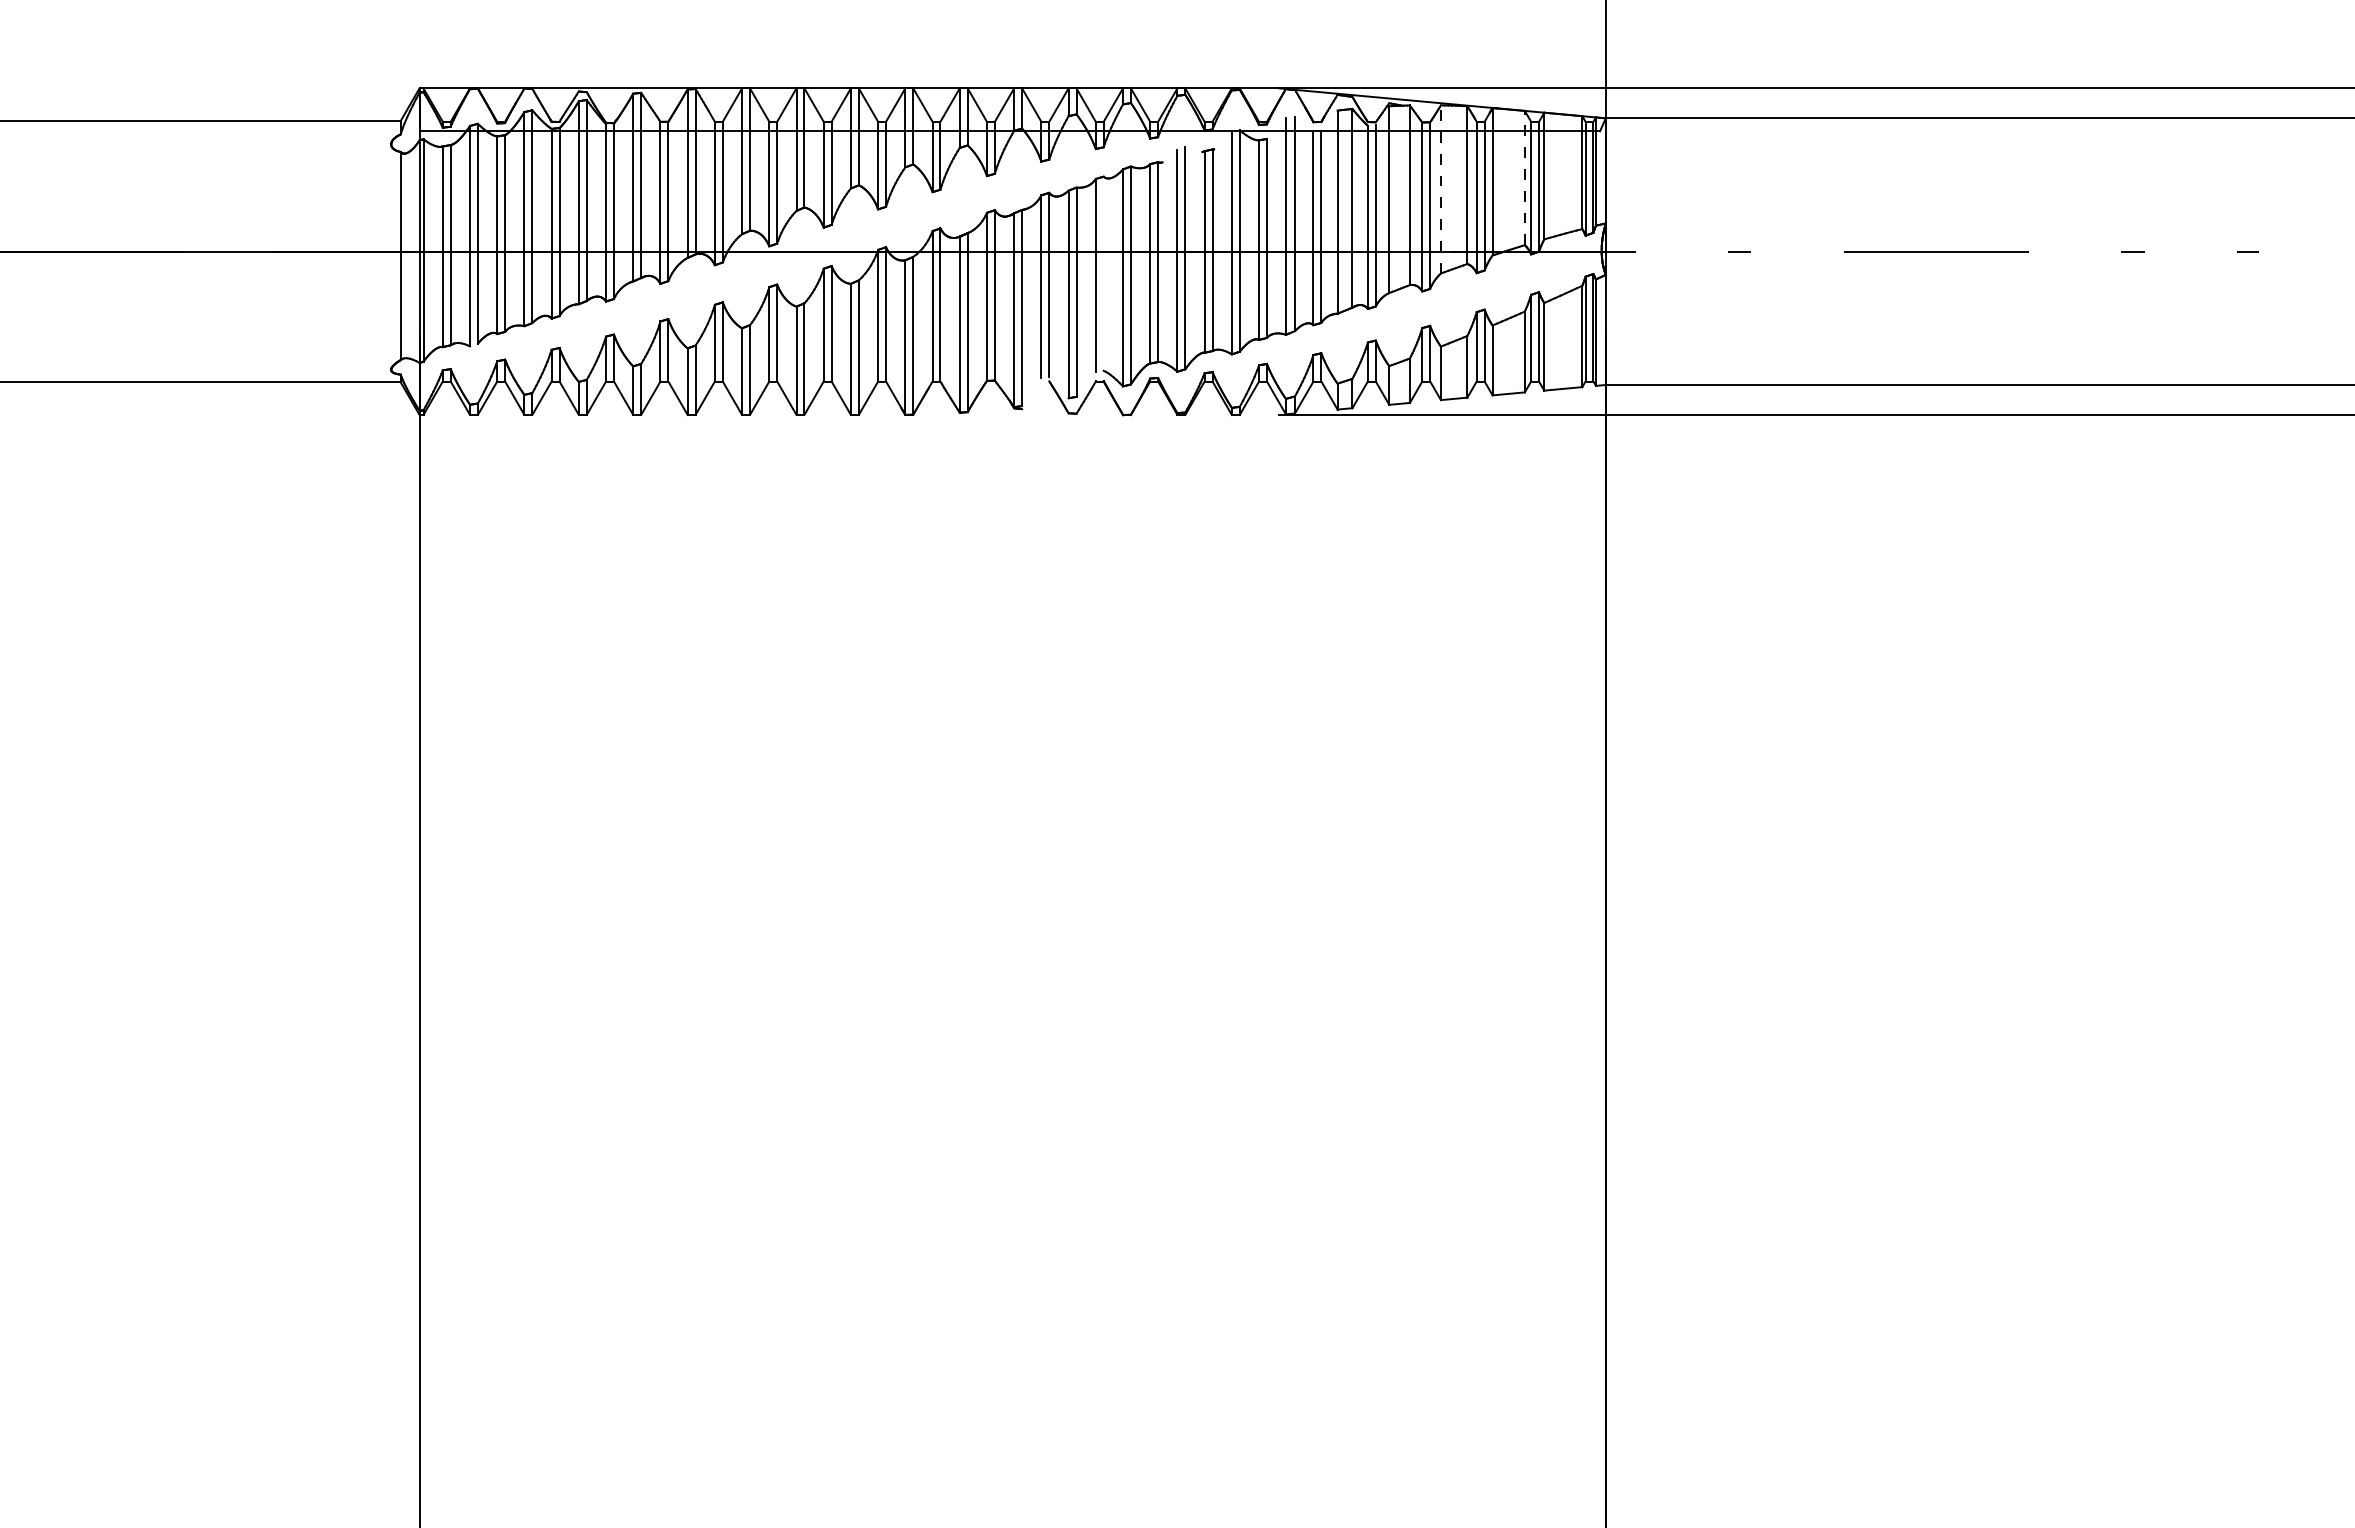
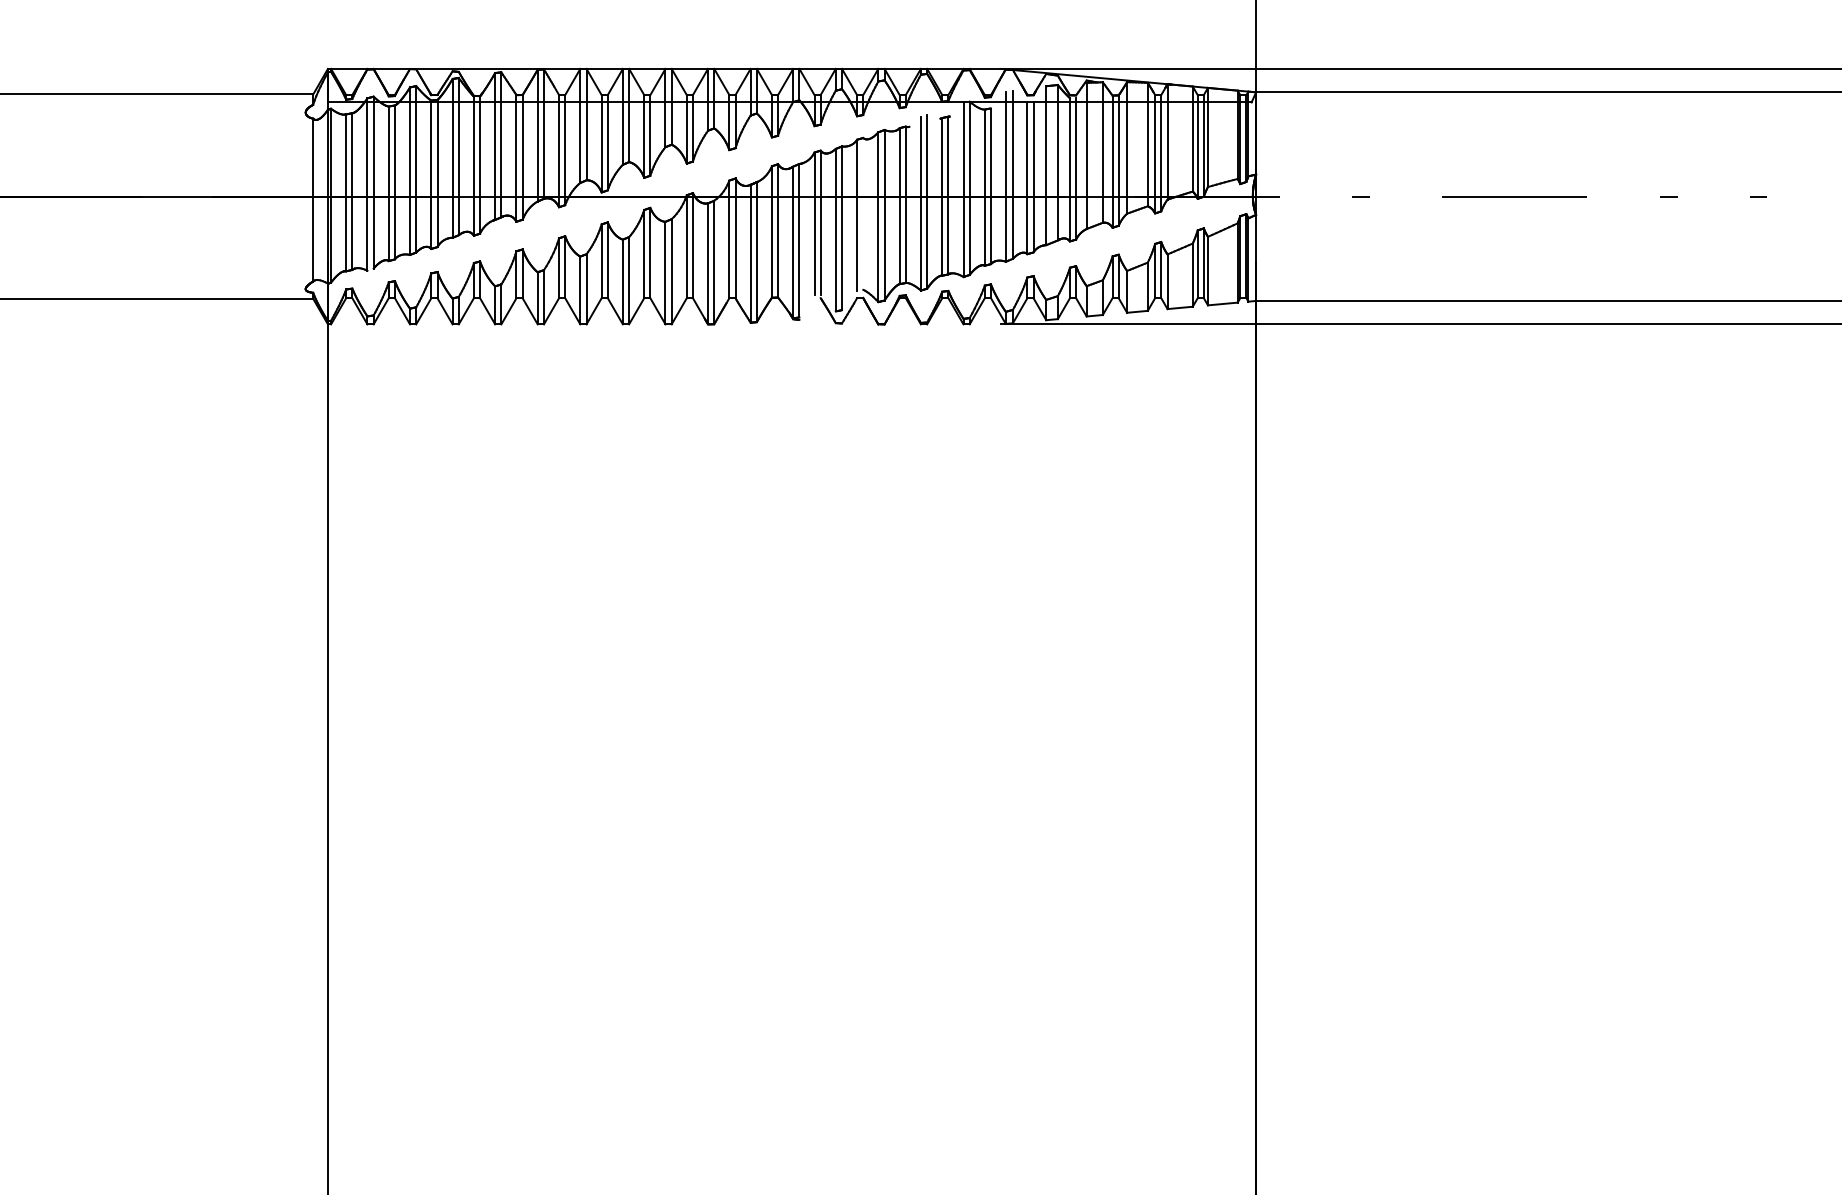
line: (1524, 177) -> (1192, 138), dashed -> solid
line: (1440, 188) -> (1126, 147), dashed -> solid

